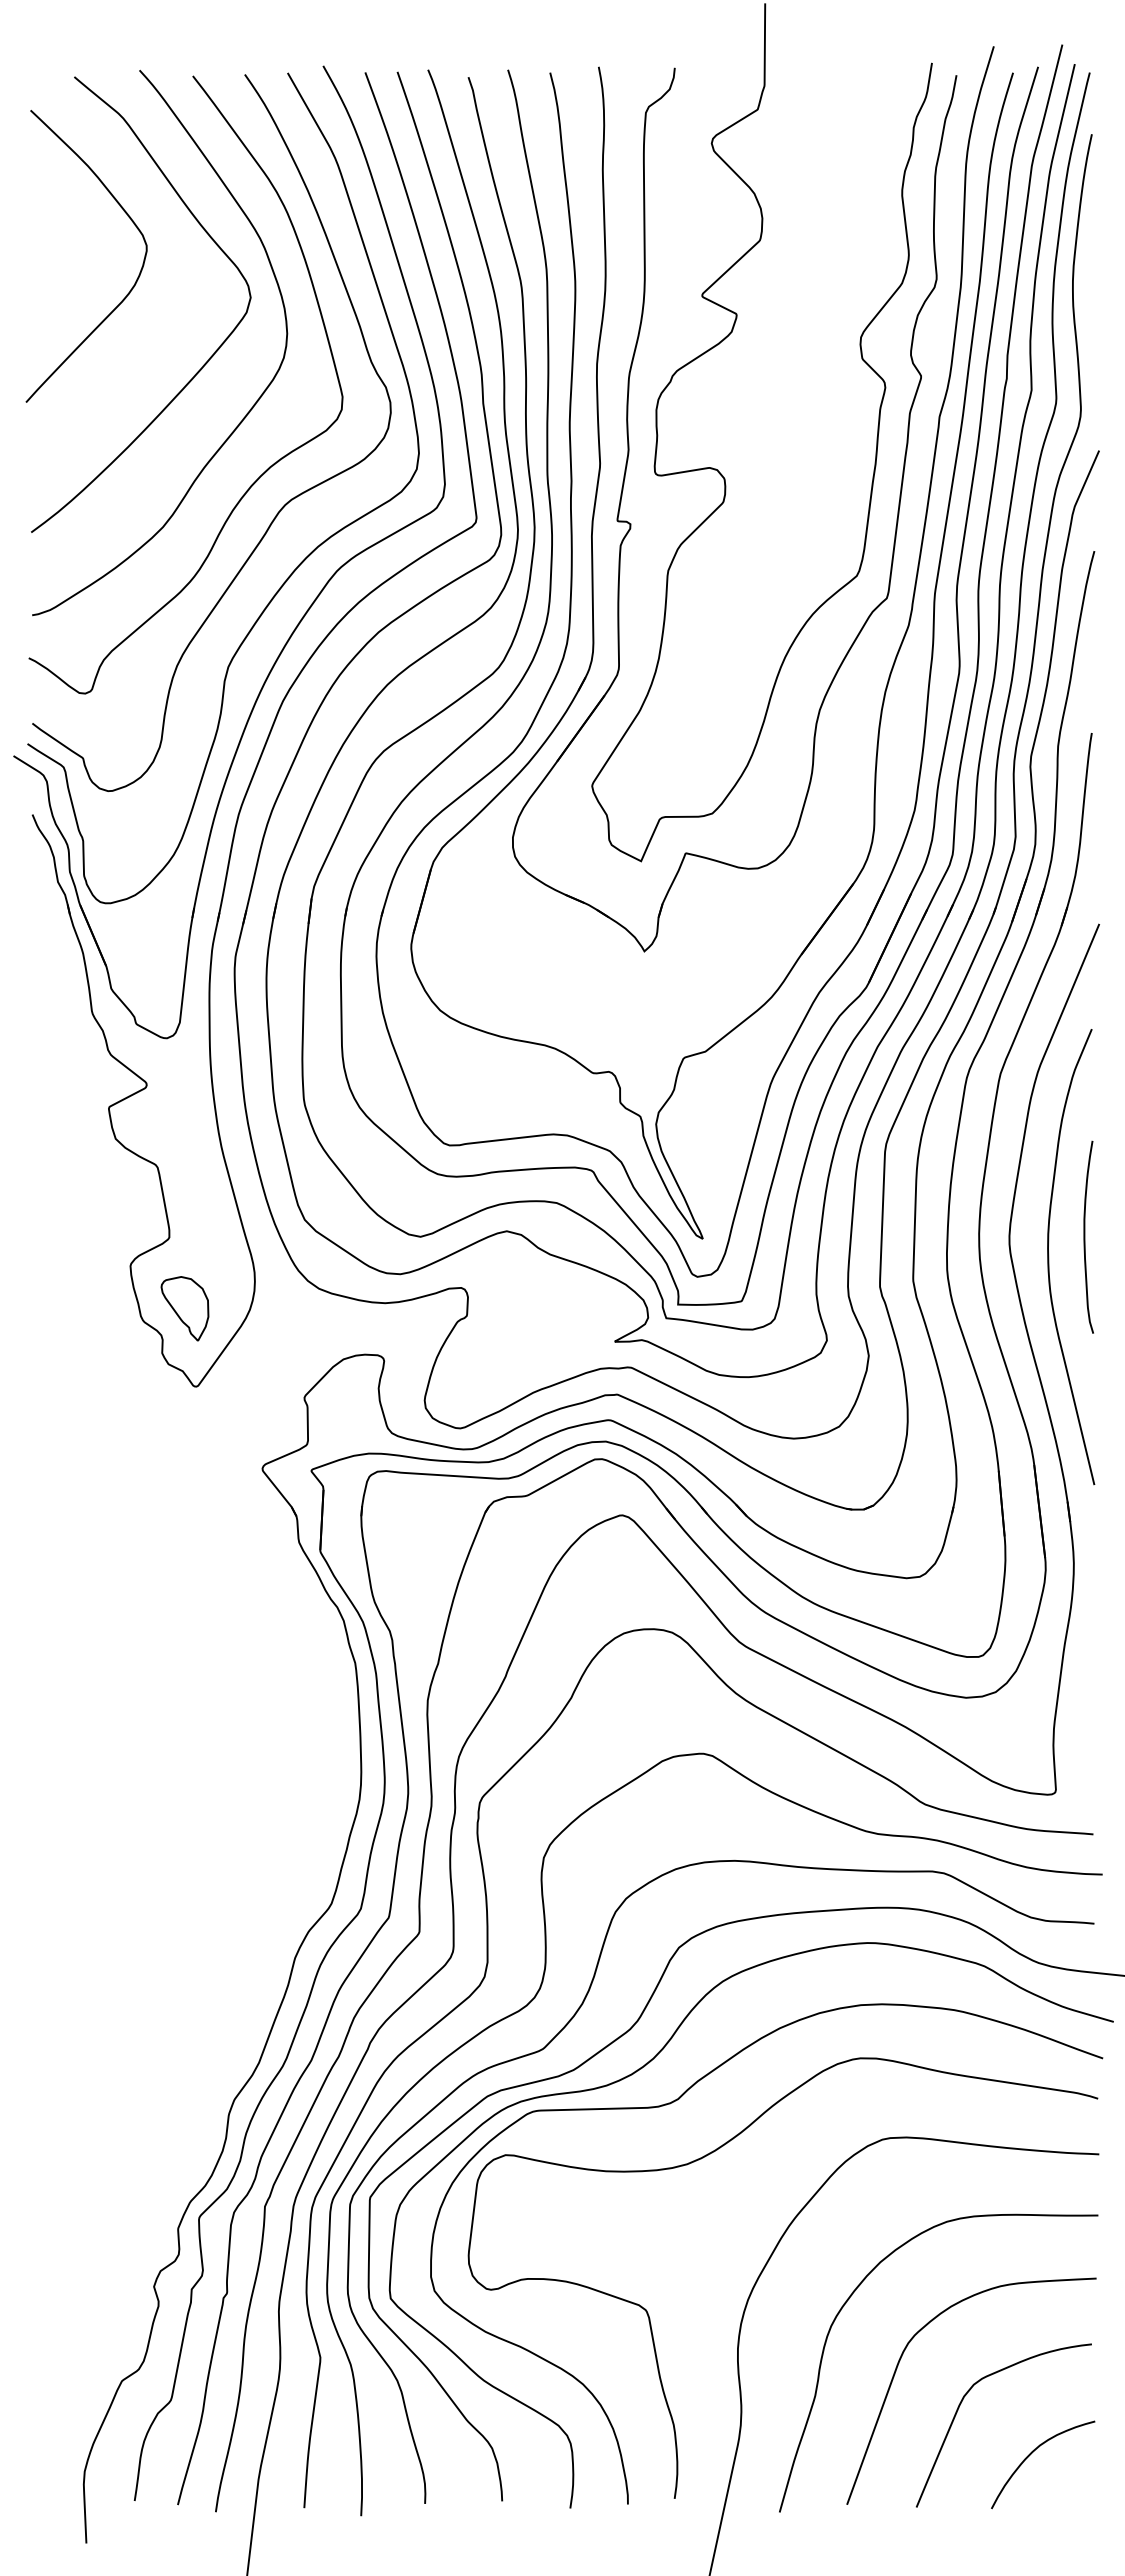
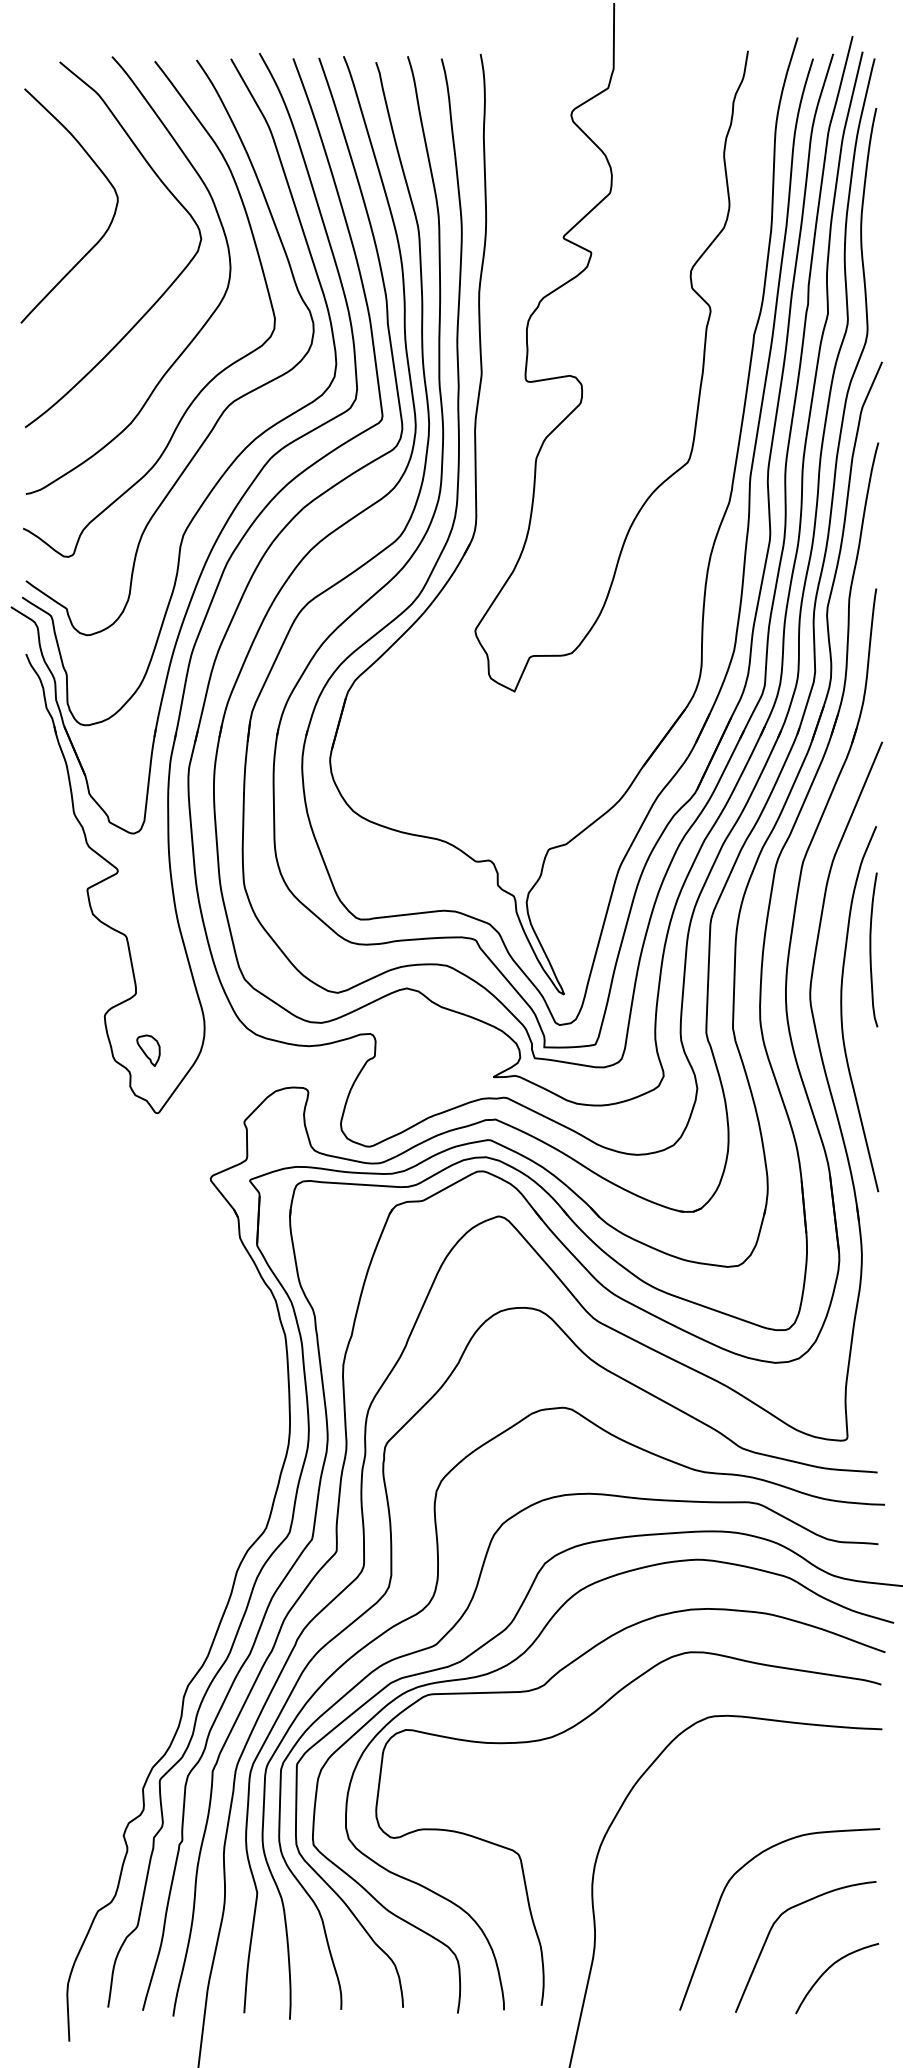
part: (631, 523) -> (506, 420), removed
curve: (1085, 1236) -> (871, 949), moved
part: (184, 1308) -> (148, 1050), size x0.6
curve: (852, 2295) -> (684, 1842), removed

